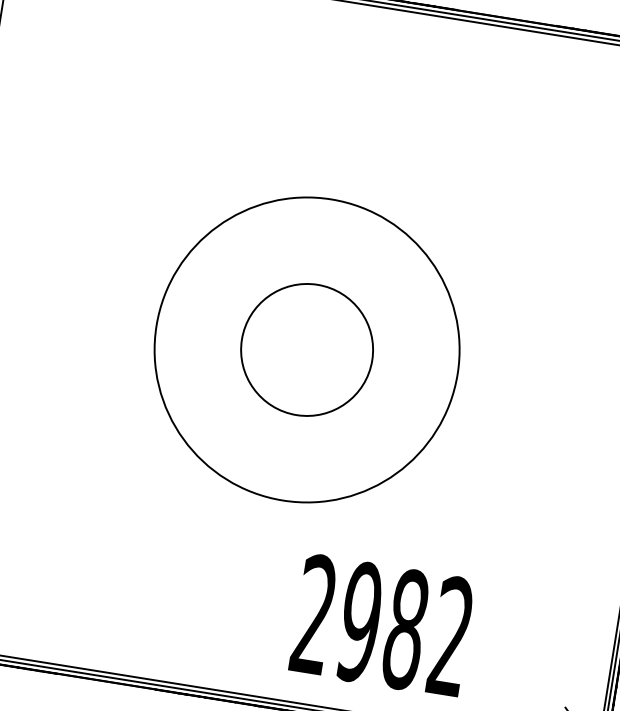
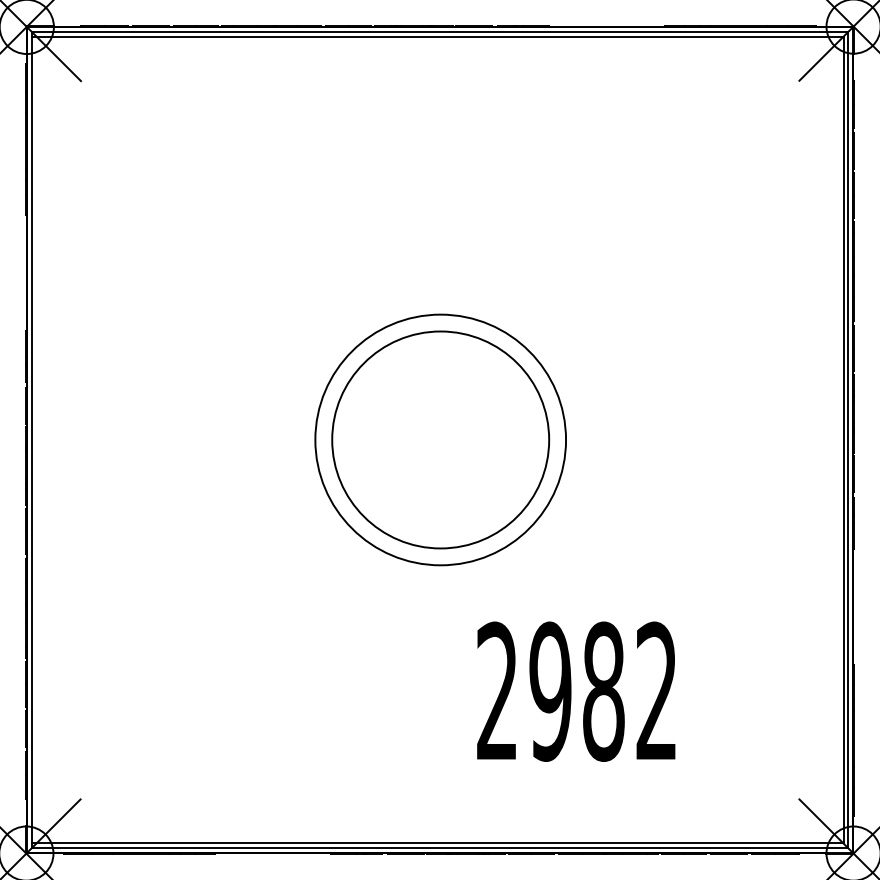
circle: (307, 349) -> (440, 439), size x0.71
circle: (307, 349) -> (440, 439), size x1.43
text: (382, 625) -> (576, 691), moved

